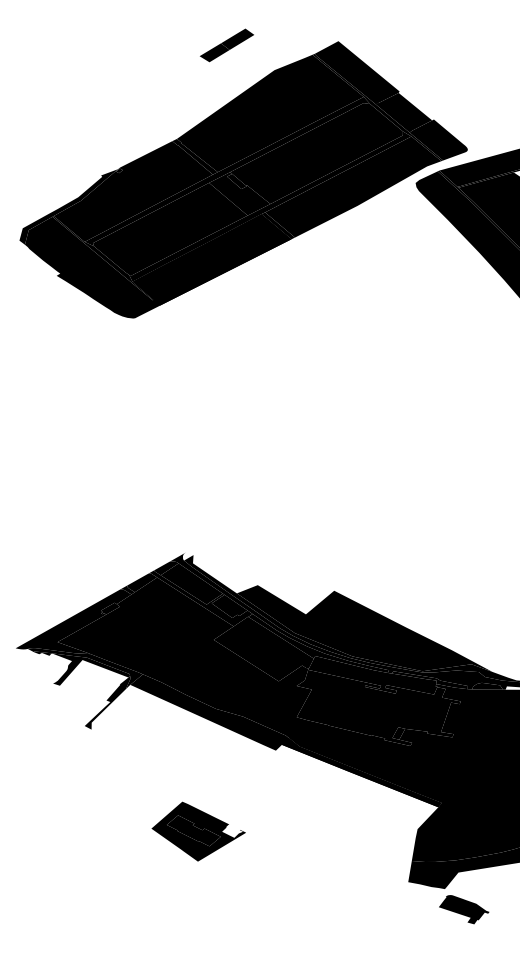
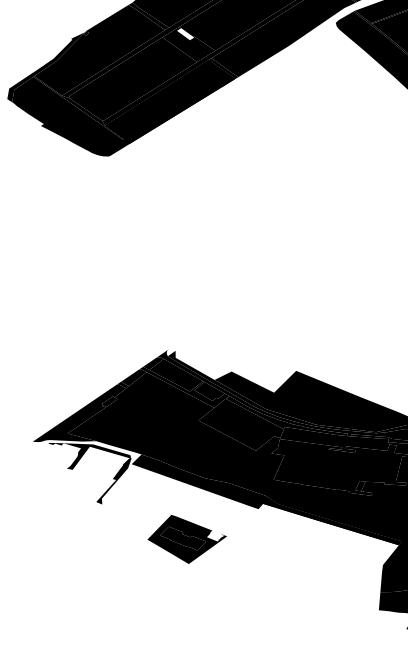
fill: (236, 181) -> (185, 34), removed
fill: (84, 668) -> (92, 453), removed
part: (198, 831) -> (187, 538), moved

